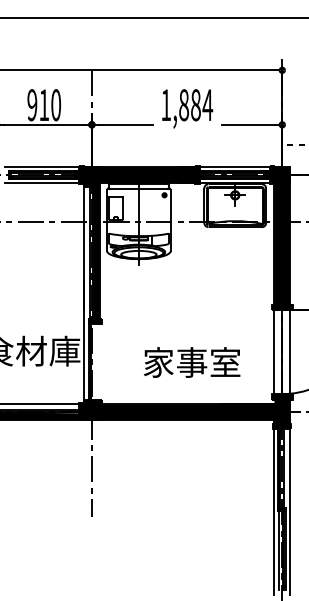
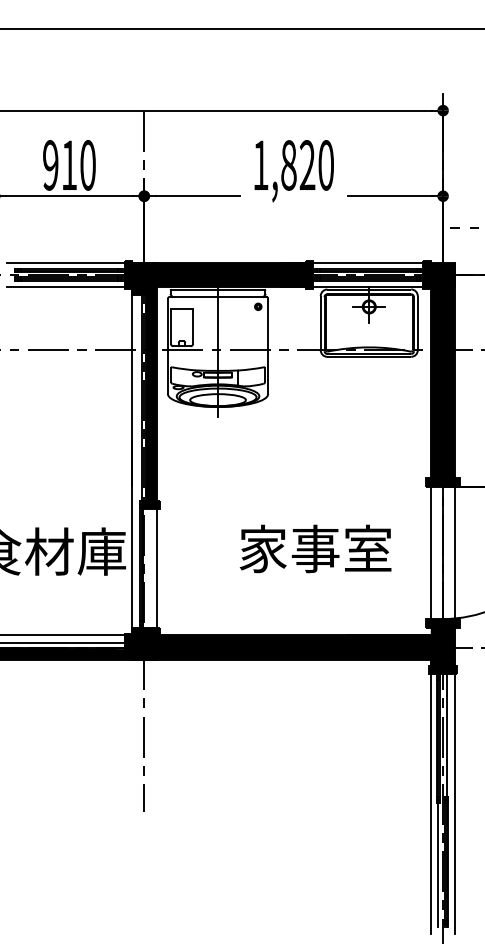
text: (202, 105) -> (317, 165), 1,884 -> 1,820
line: (99, 361) -> (156, 567), added
text: (192, 362) -> (316, 548), moved

